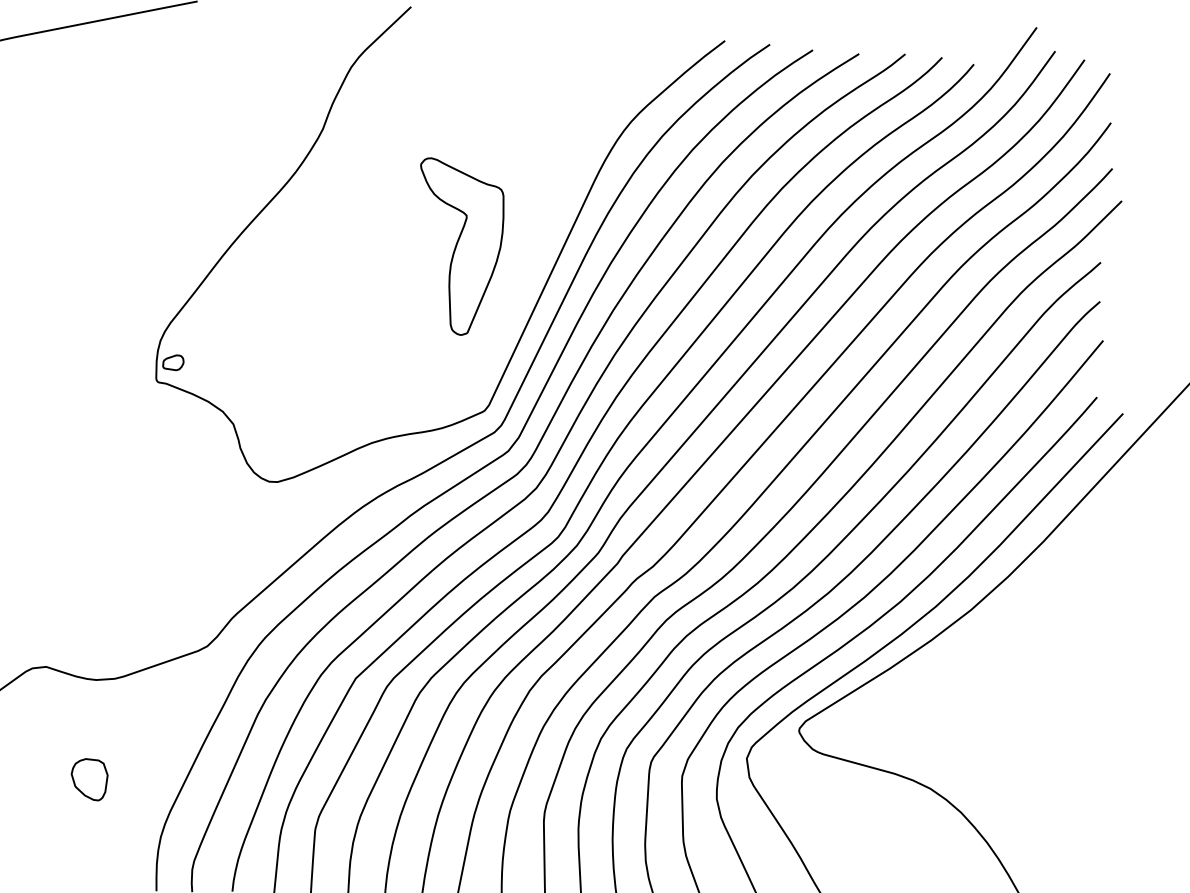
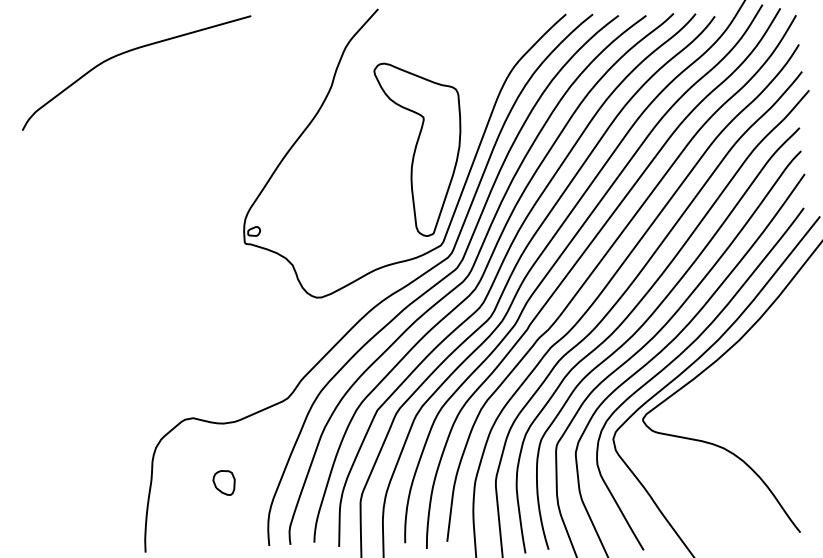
part: (458, 247) -> (417, 149), size x1.67

